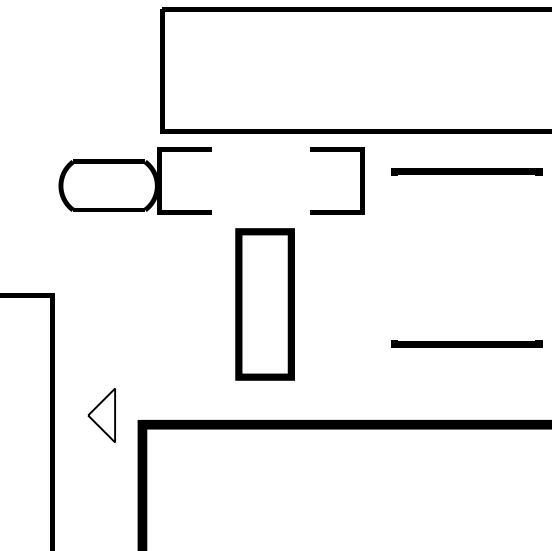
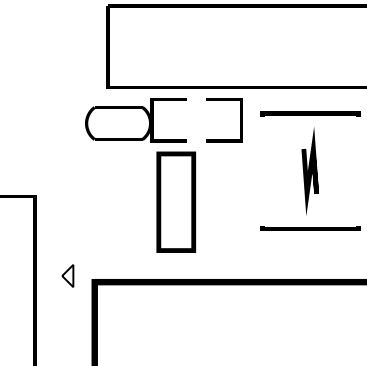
part: (134, 181) -> (135, 120), moved
line: (465, 258) -> (309, 171), added
part: (101, 414) -> (67, 275), size x0.62

